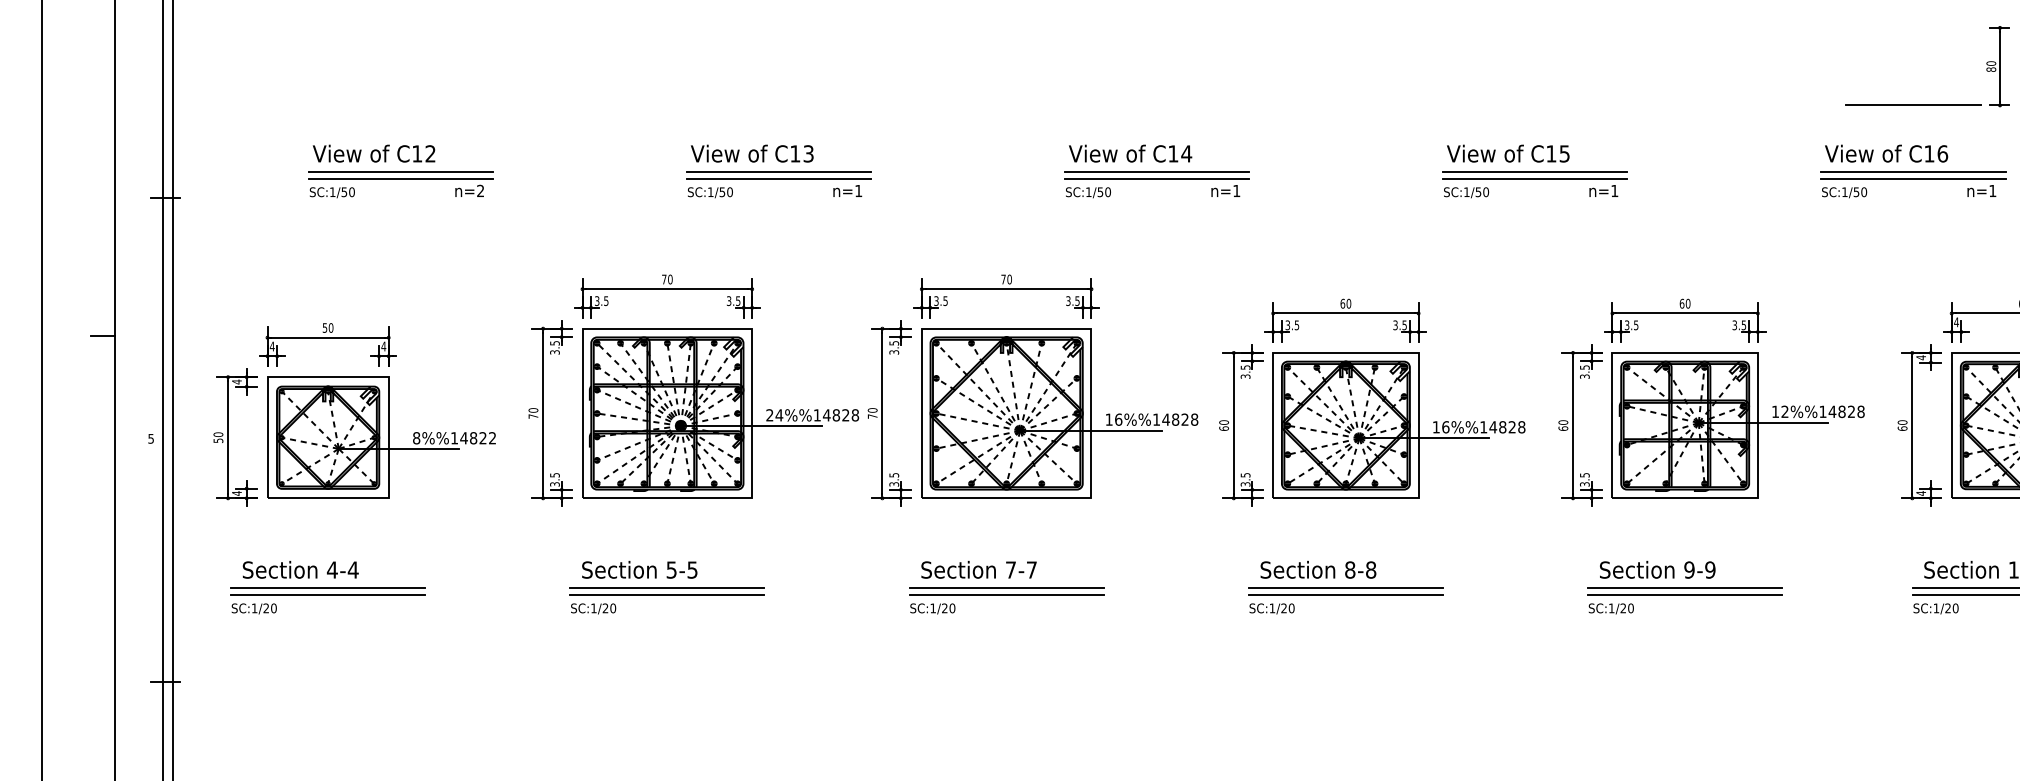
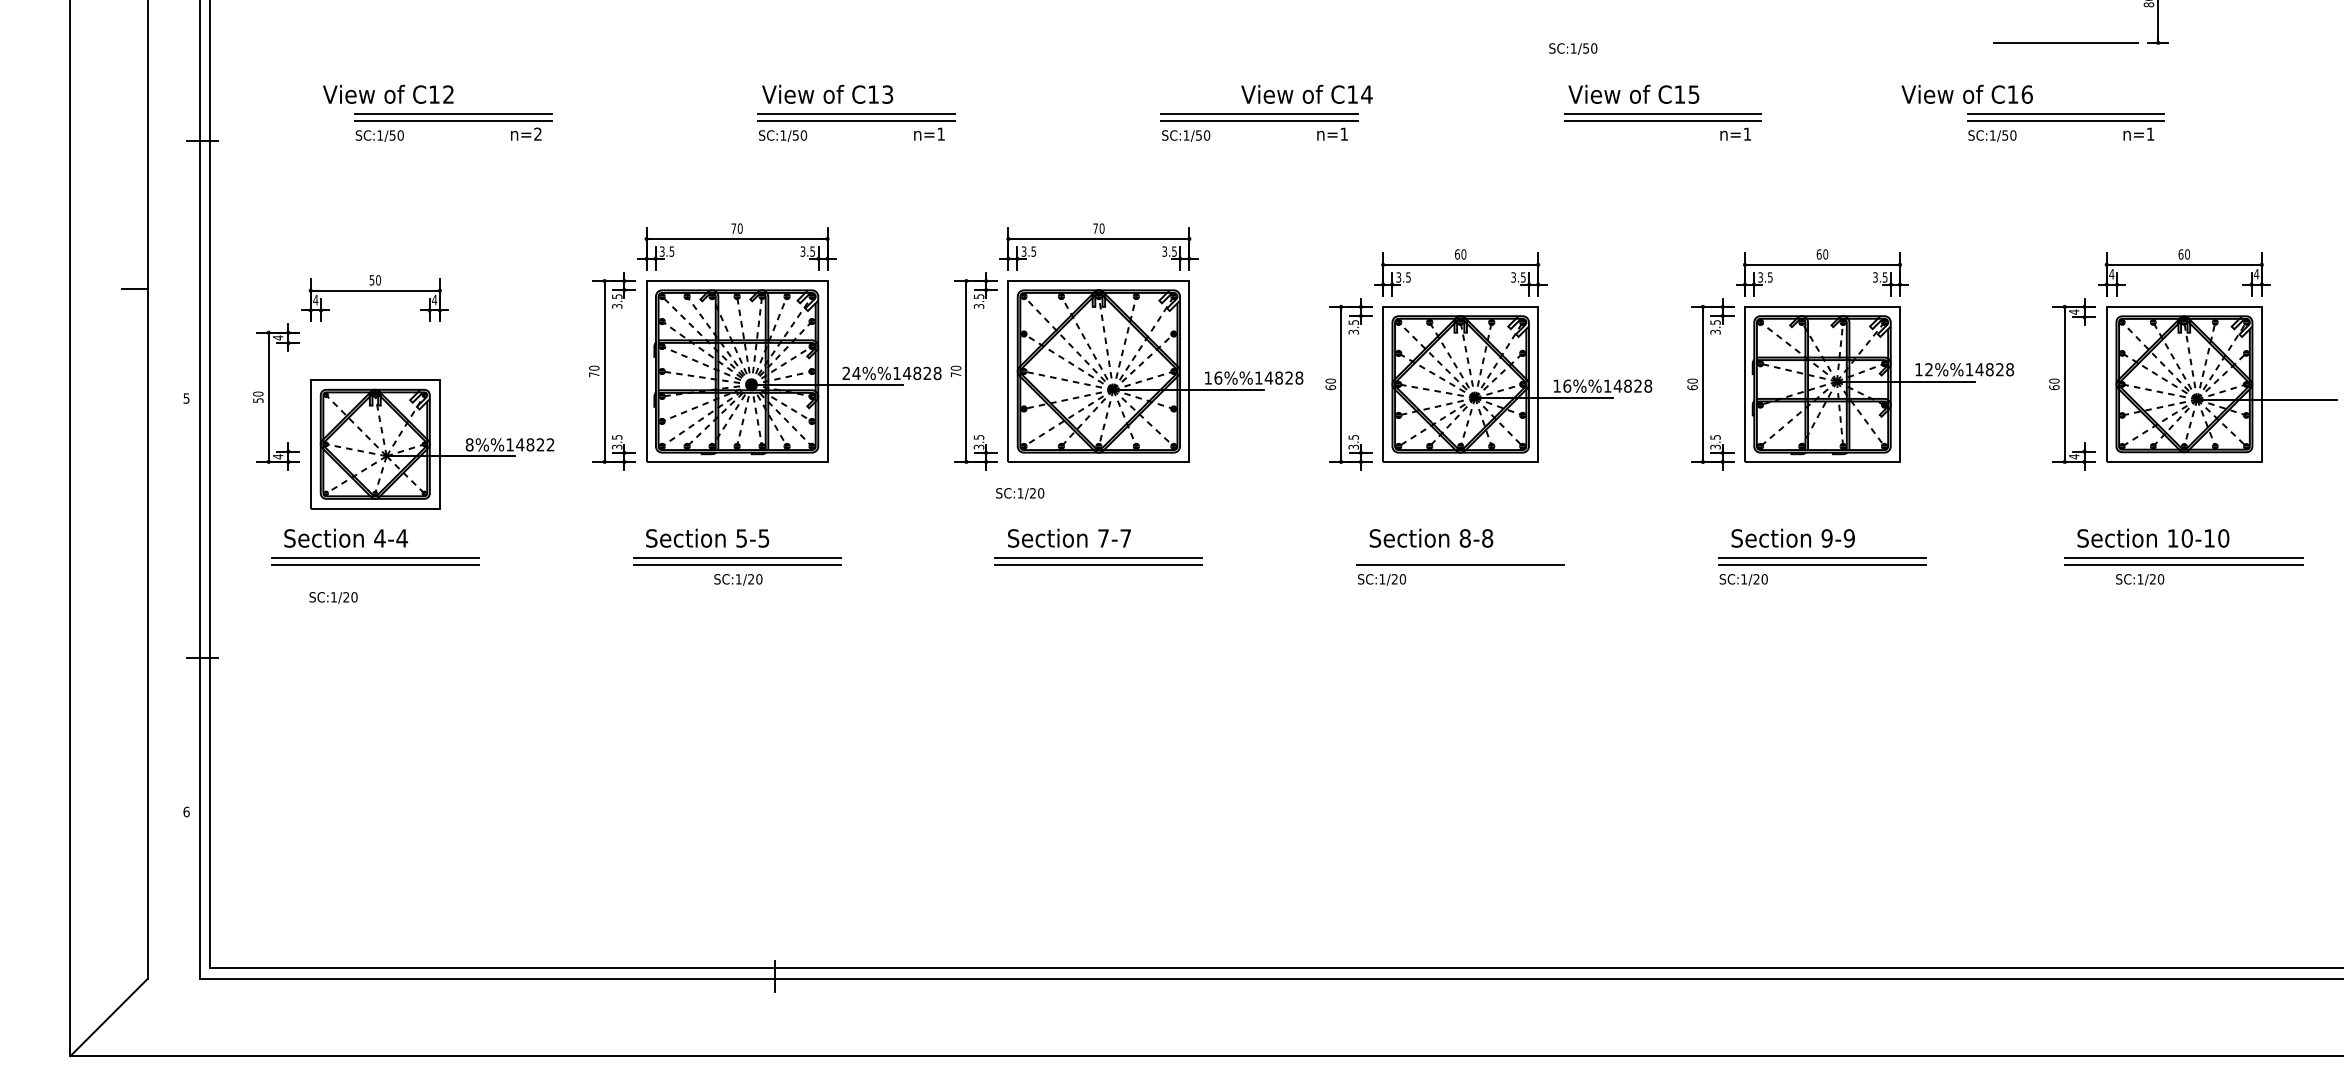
text: (374, 152) -> (388, 93), moved
text: (1130, 152) -> (1306, 93), moved
text: (1885, 152) -> (1966, 93), moved
text: (1466, 192) -> (1573, 48), moved
part: (381, 437) -> (432, 444), moved
line: (1345, 587) -> (1460, 557), removed
text: (254, 608) -> (333, 597), moved
text: (593, 608) -> (738, 579), moved
text: (933, 608) -> (1020, 493), moved
text: (1936, 608) -> (2140, 579), moved

